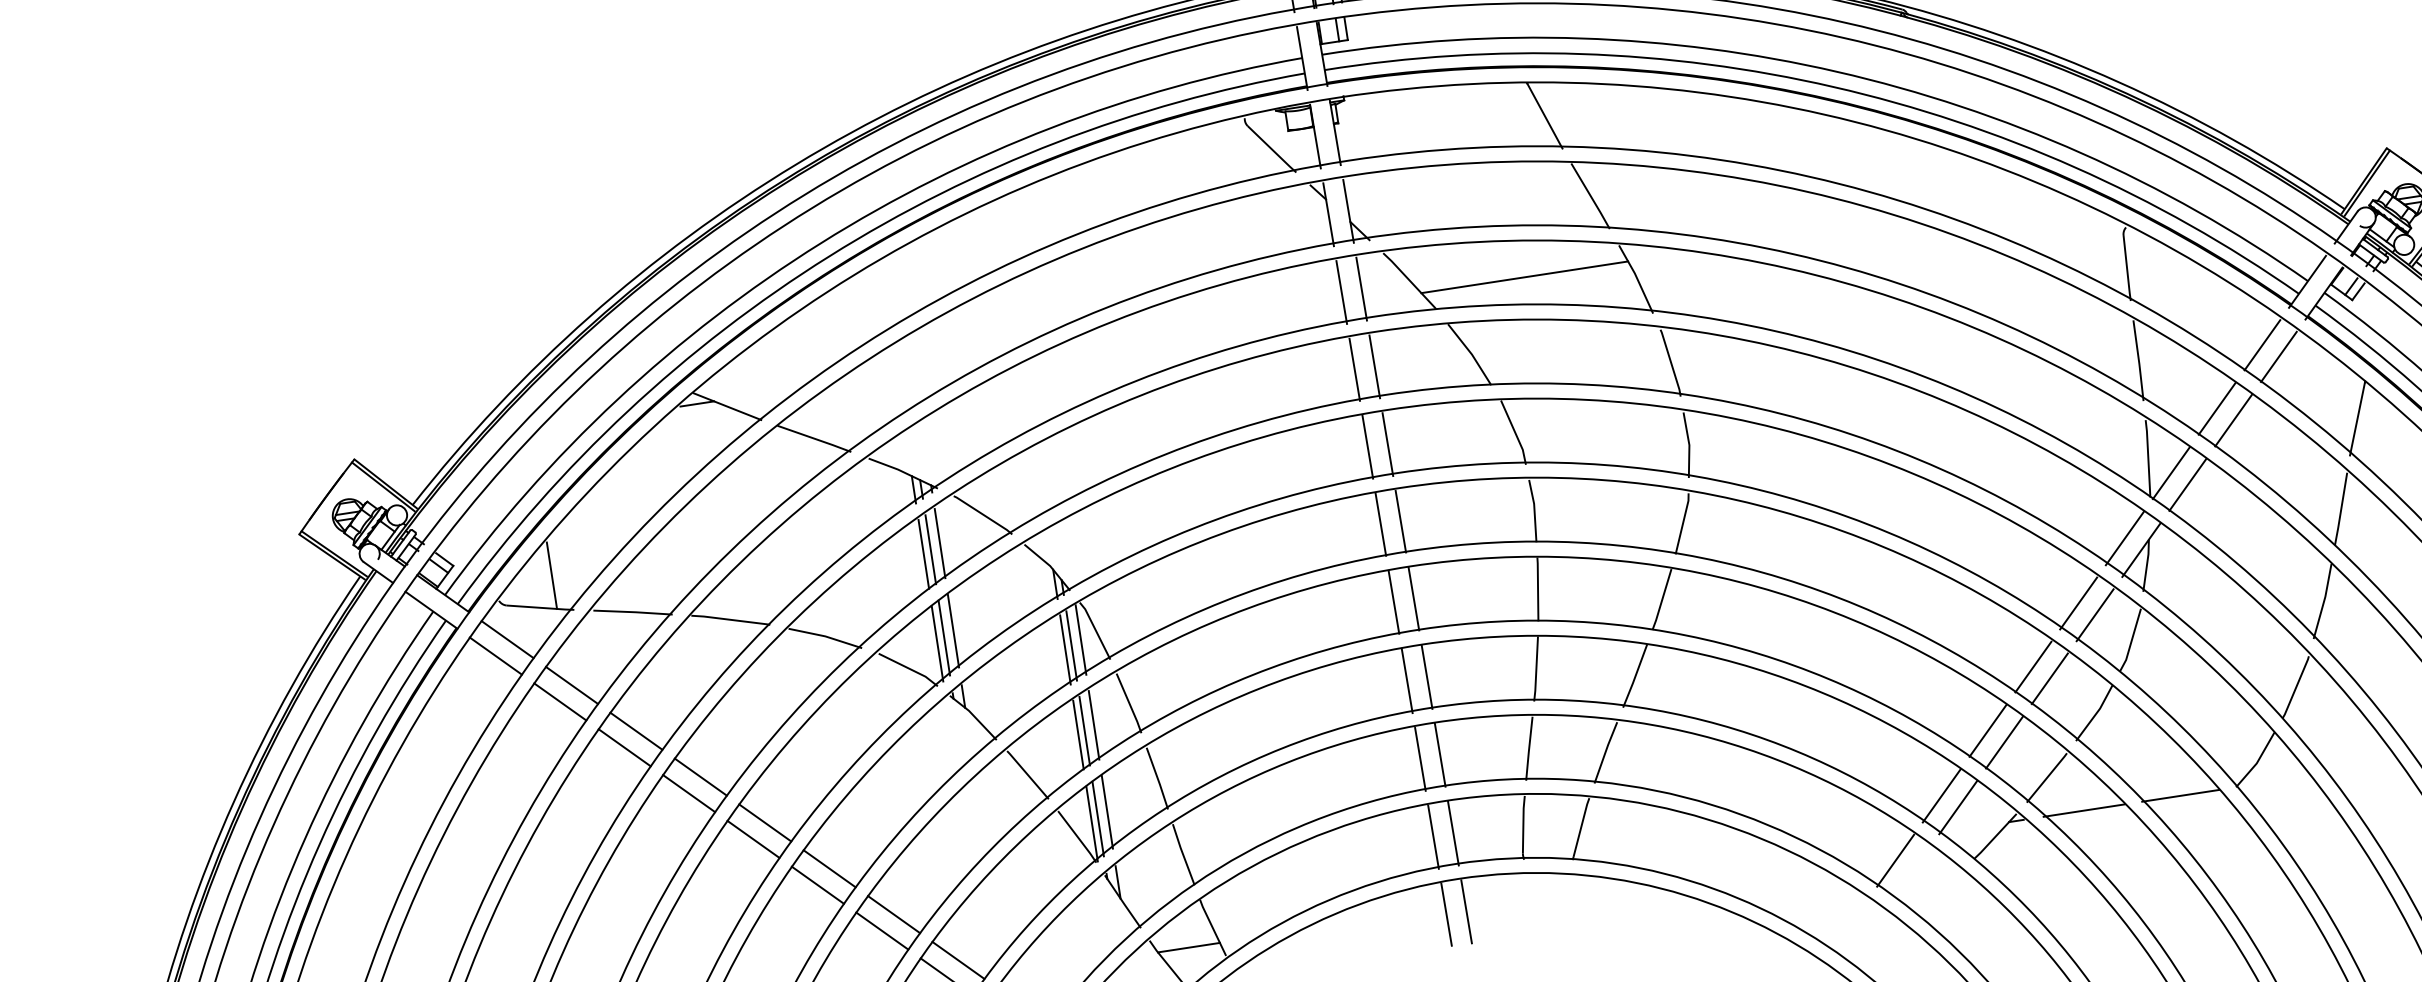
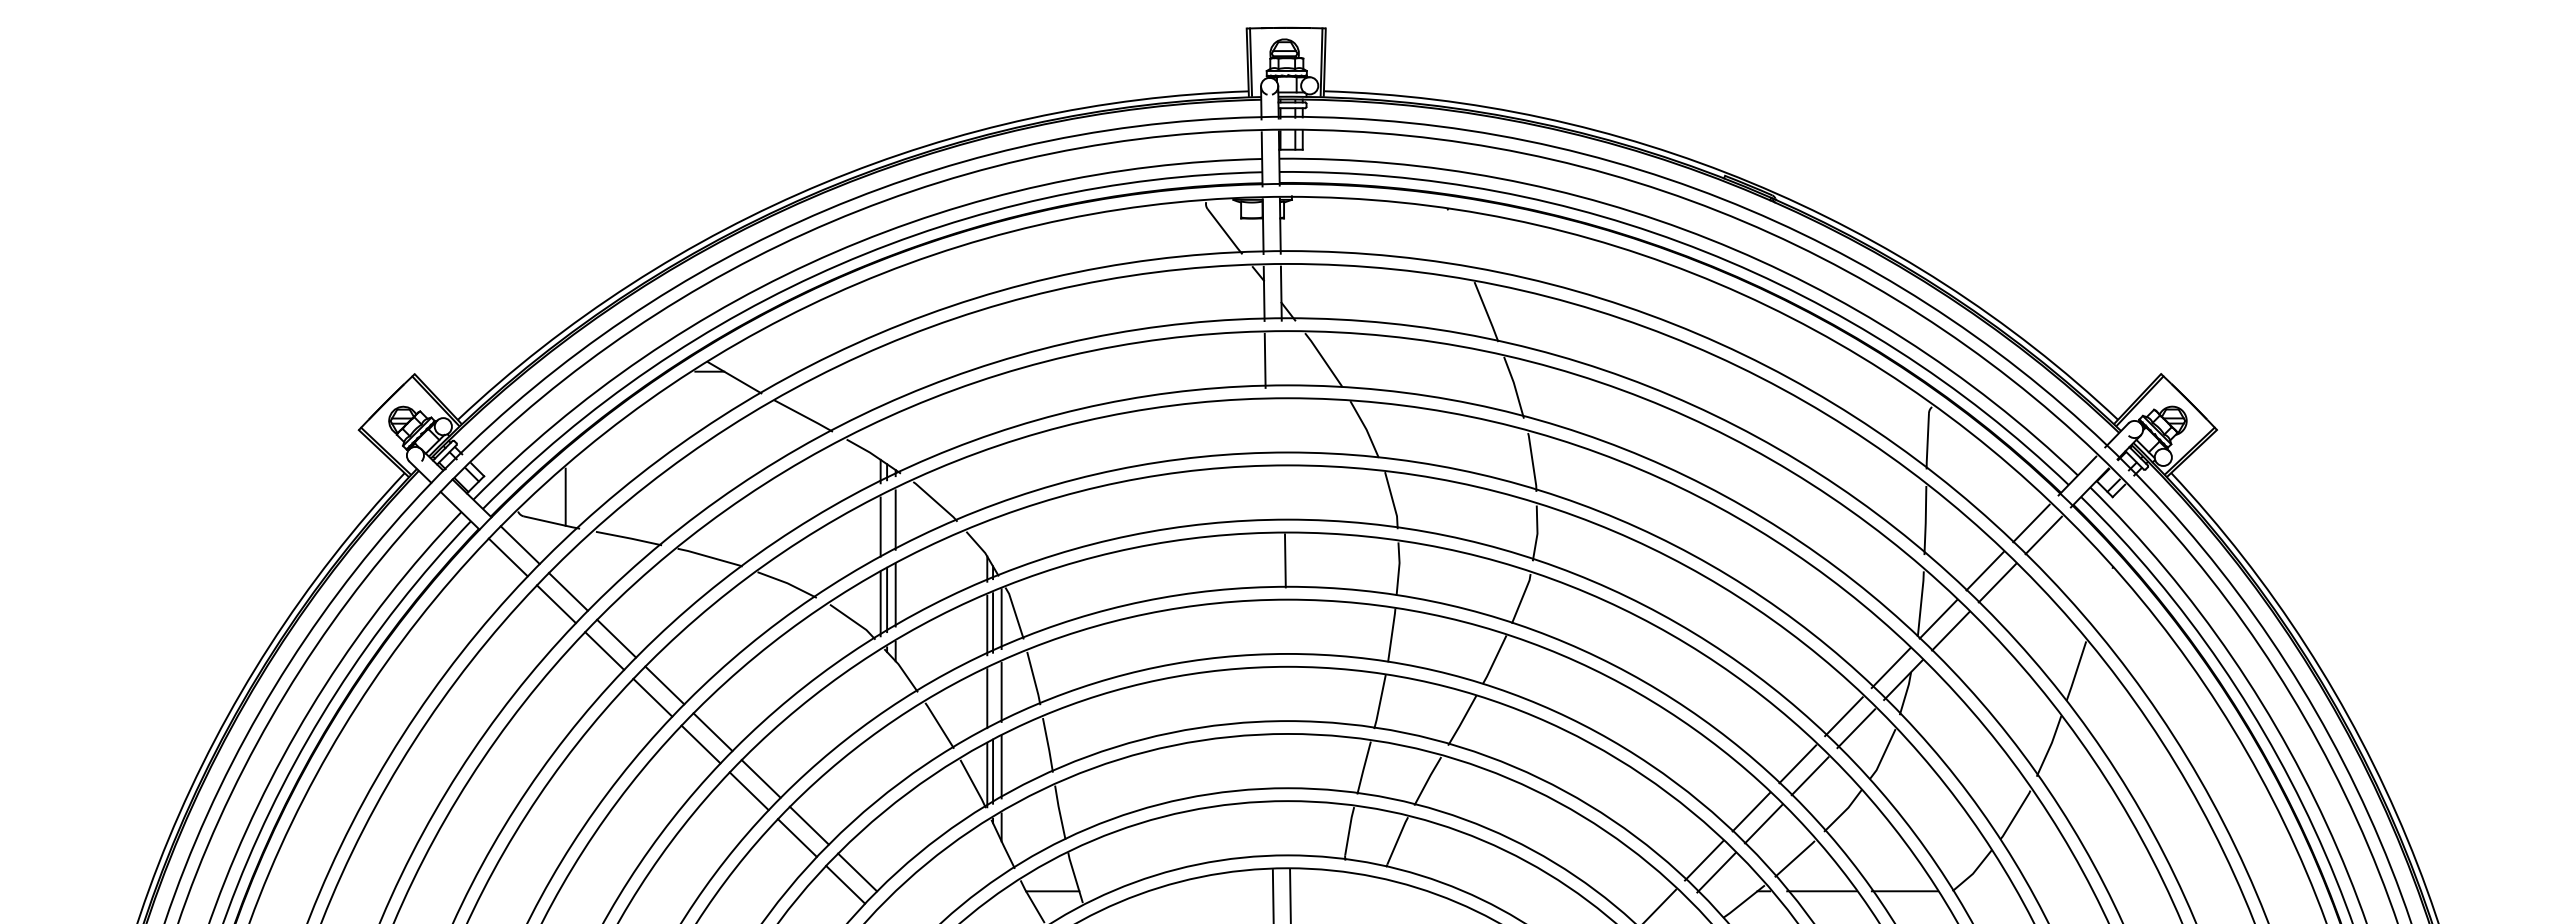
line: (1544, 115) -> (1458, 238), removed
line: (1524, 277) -> (1420, 371), removed
line: (1360, 289) -> (1281, 360), removed
line: (1373, 366) -> (1282, 427), removed
line: (1353, 369) -> (1265, 427), removed
line: (2357, 418) -> (2101, 597), removed
line: (1386, 444) -> (1283, 494), removed
line: (1367, 447) -> (1266, 494), removed
line: (1379, 524) -> (1267, 560), removed
line: (931, 549) -> (887, 523), removed
line: (1412, 599) -> (1285, 627), removed
line: (1393, 602) -> (1268, 627), removed
line: (1427, 676) -> (1287, 694), removed
line: (1406, 681) -> (1269, 695), removed
line: (1085, 730) -> (993, 695), removed
line: (1440, 755) -> (1288, 762), removed
line: (1419, 758) -> (1270, 762), removed
line: (1453, 832) -> (1289, 828), removed
line: (1432, 836) -> (1271, 829), removed

